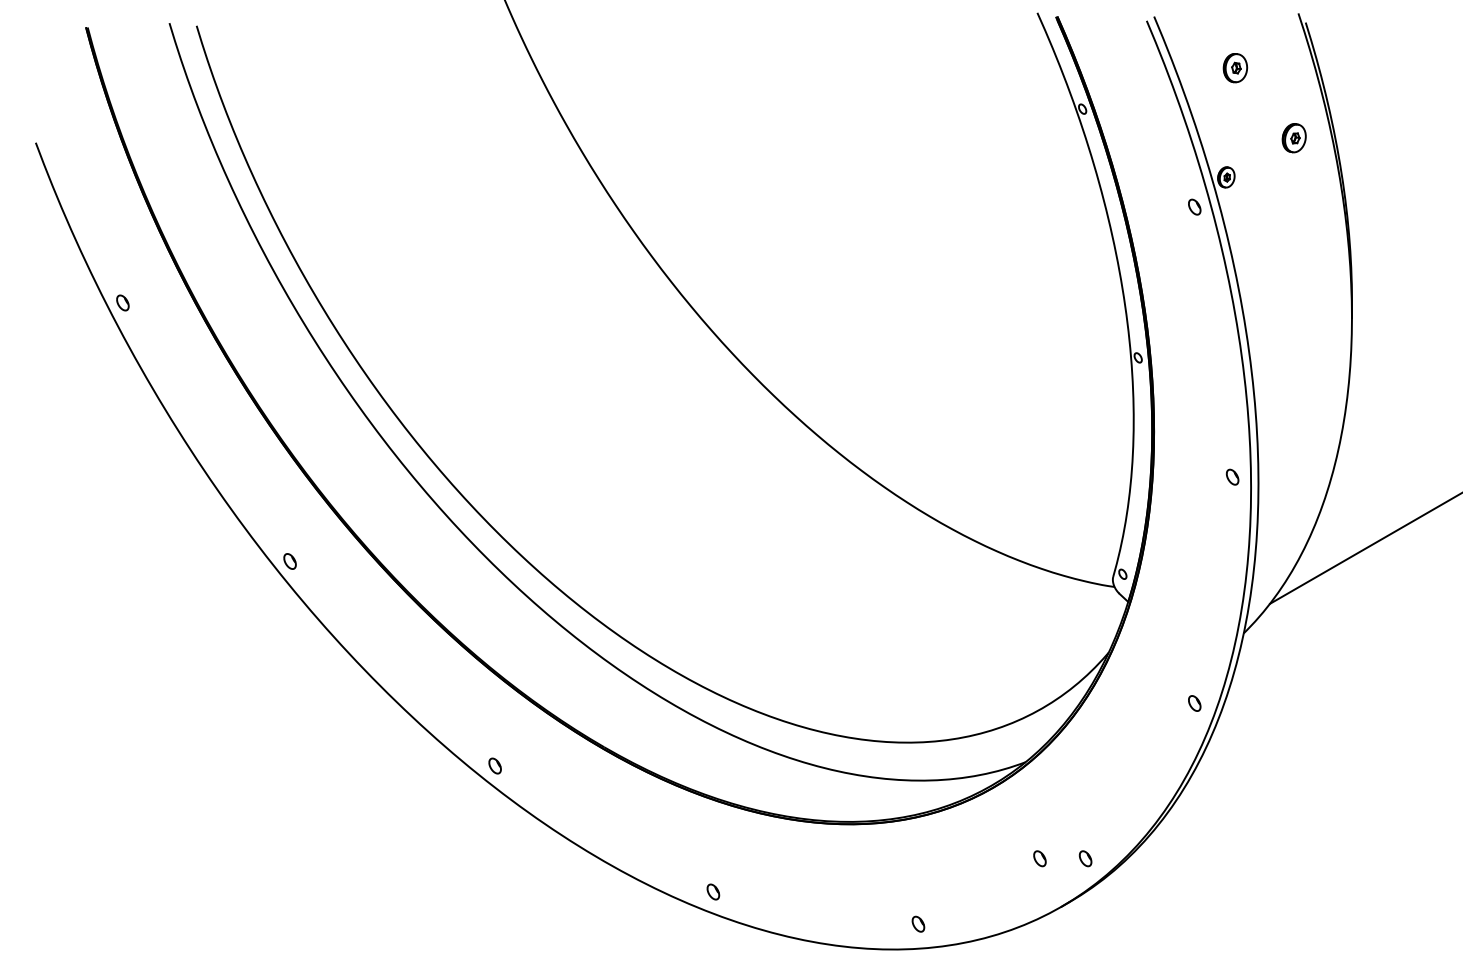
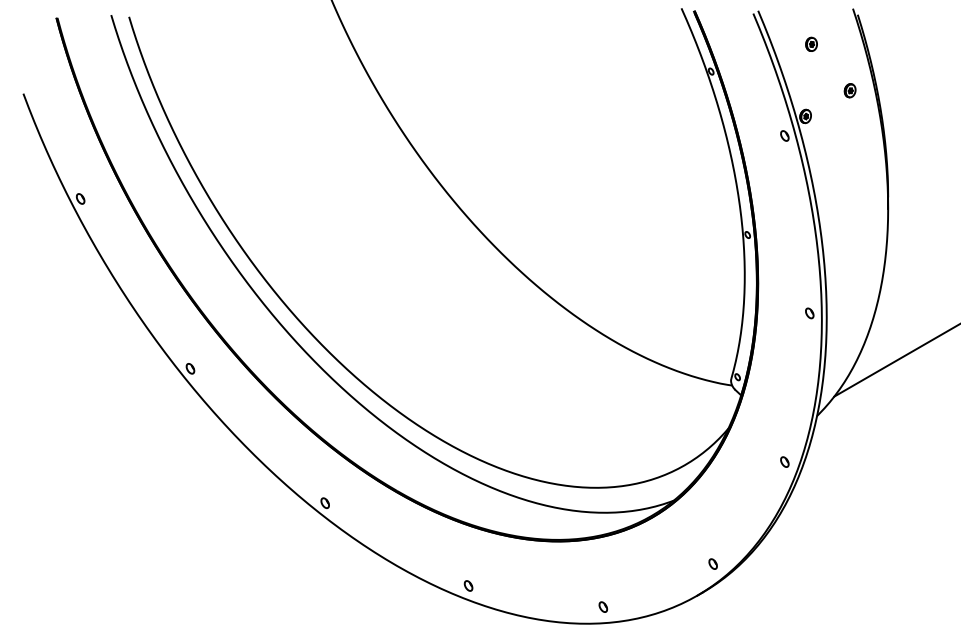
part: (1235, 66) -> (811, 43), size x0.71
part: (1293, 137) -> (849, 90), size x0.71
part: (1038, 857) -> (682, 563), removed

